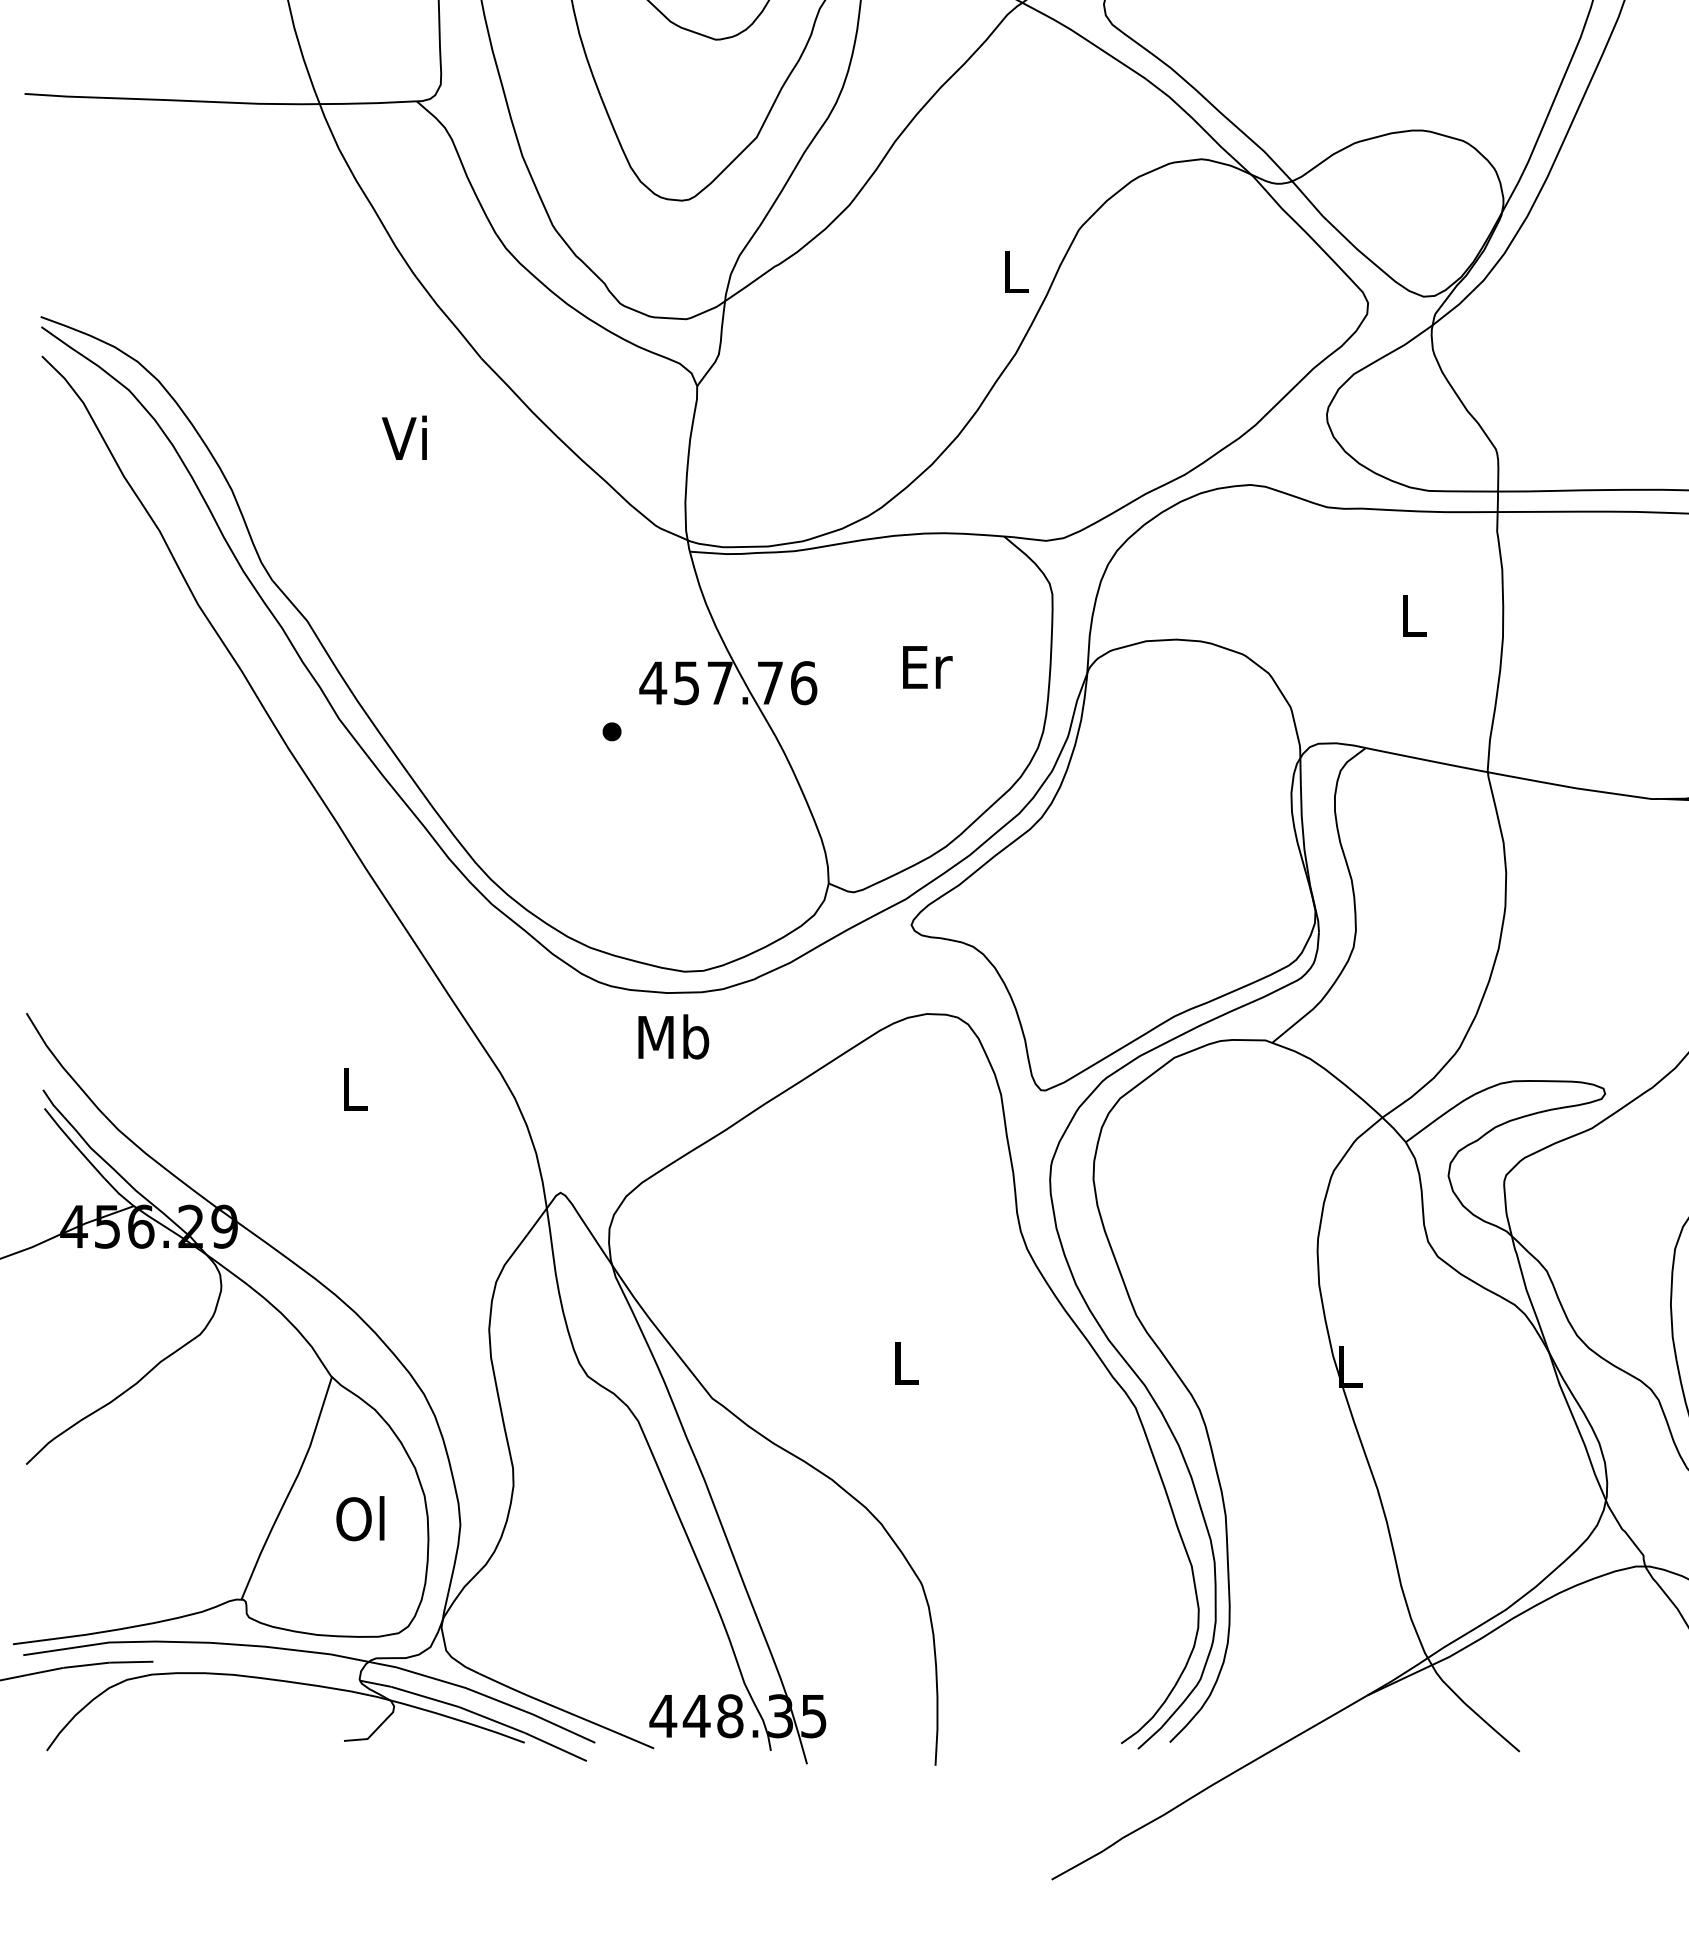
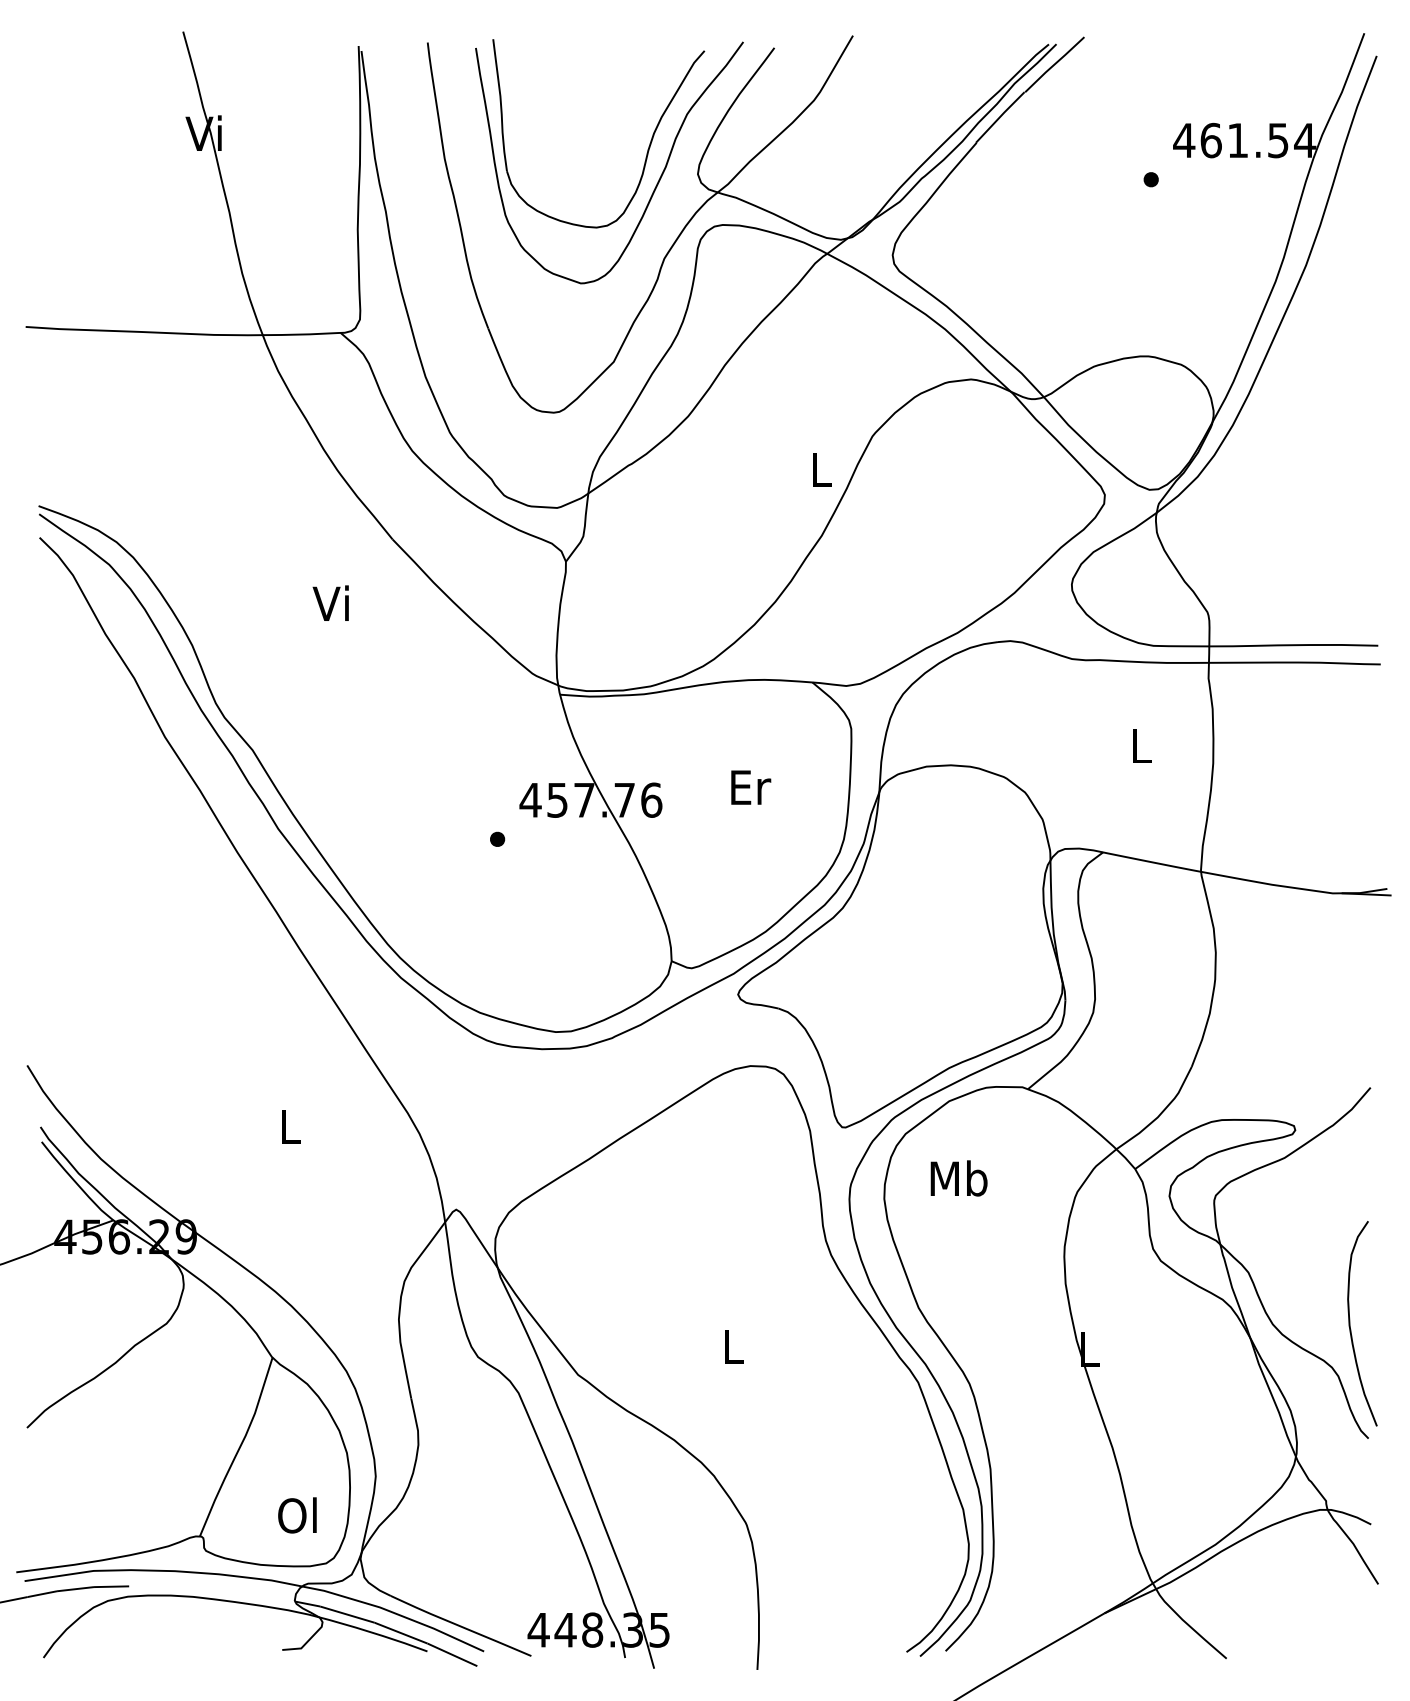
text: (672, 1036) -> (958, 1178), moved
text: (360, 1518) -> (297, 1515), moved

